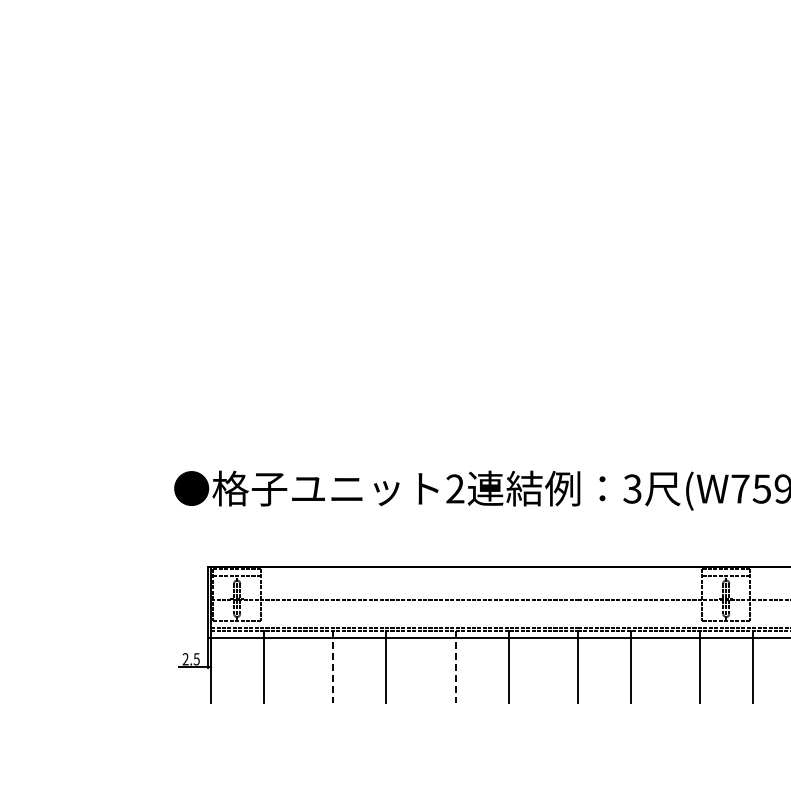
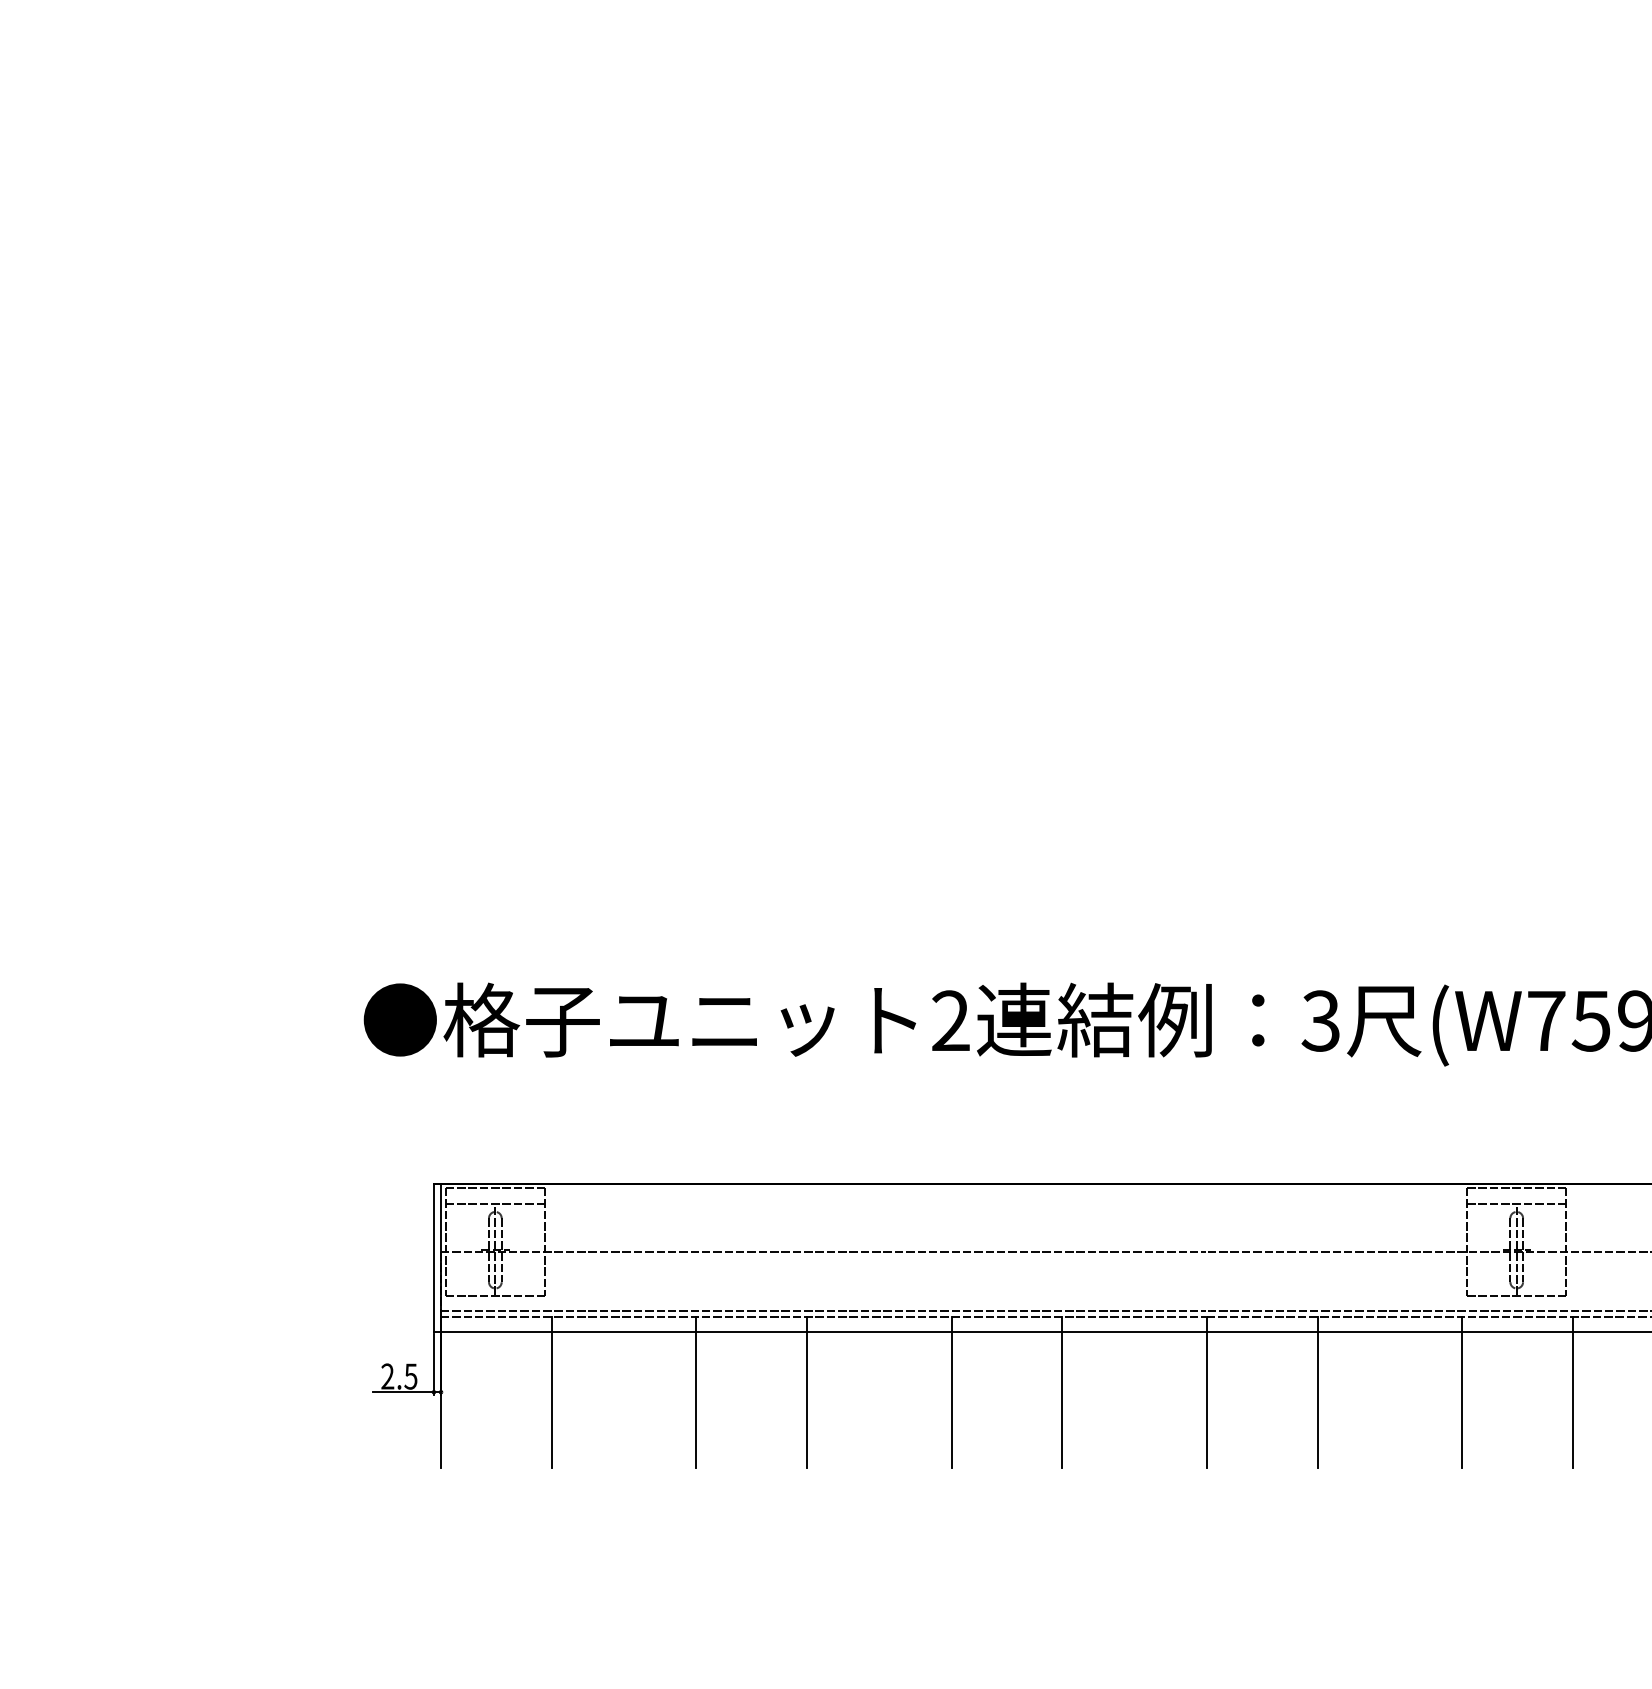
line: (333, 667) -> (696, 1393), dashed -> solid
line: (455, 667) -> (951, 1393), dashed -> solid

